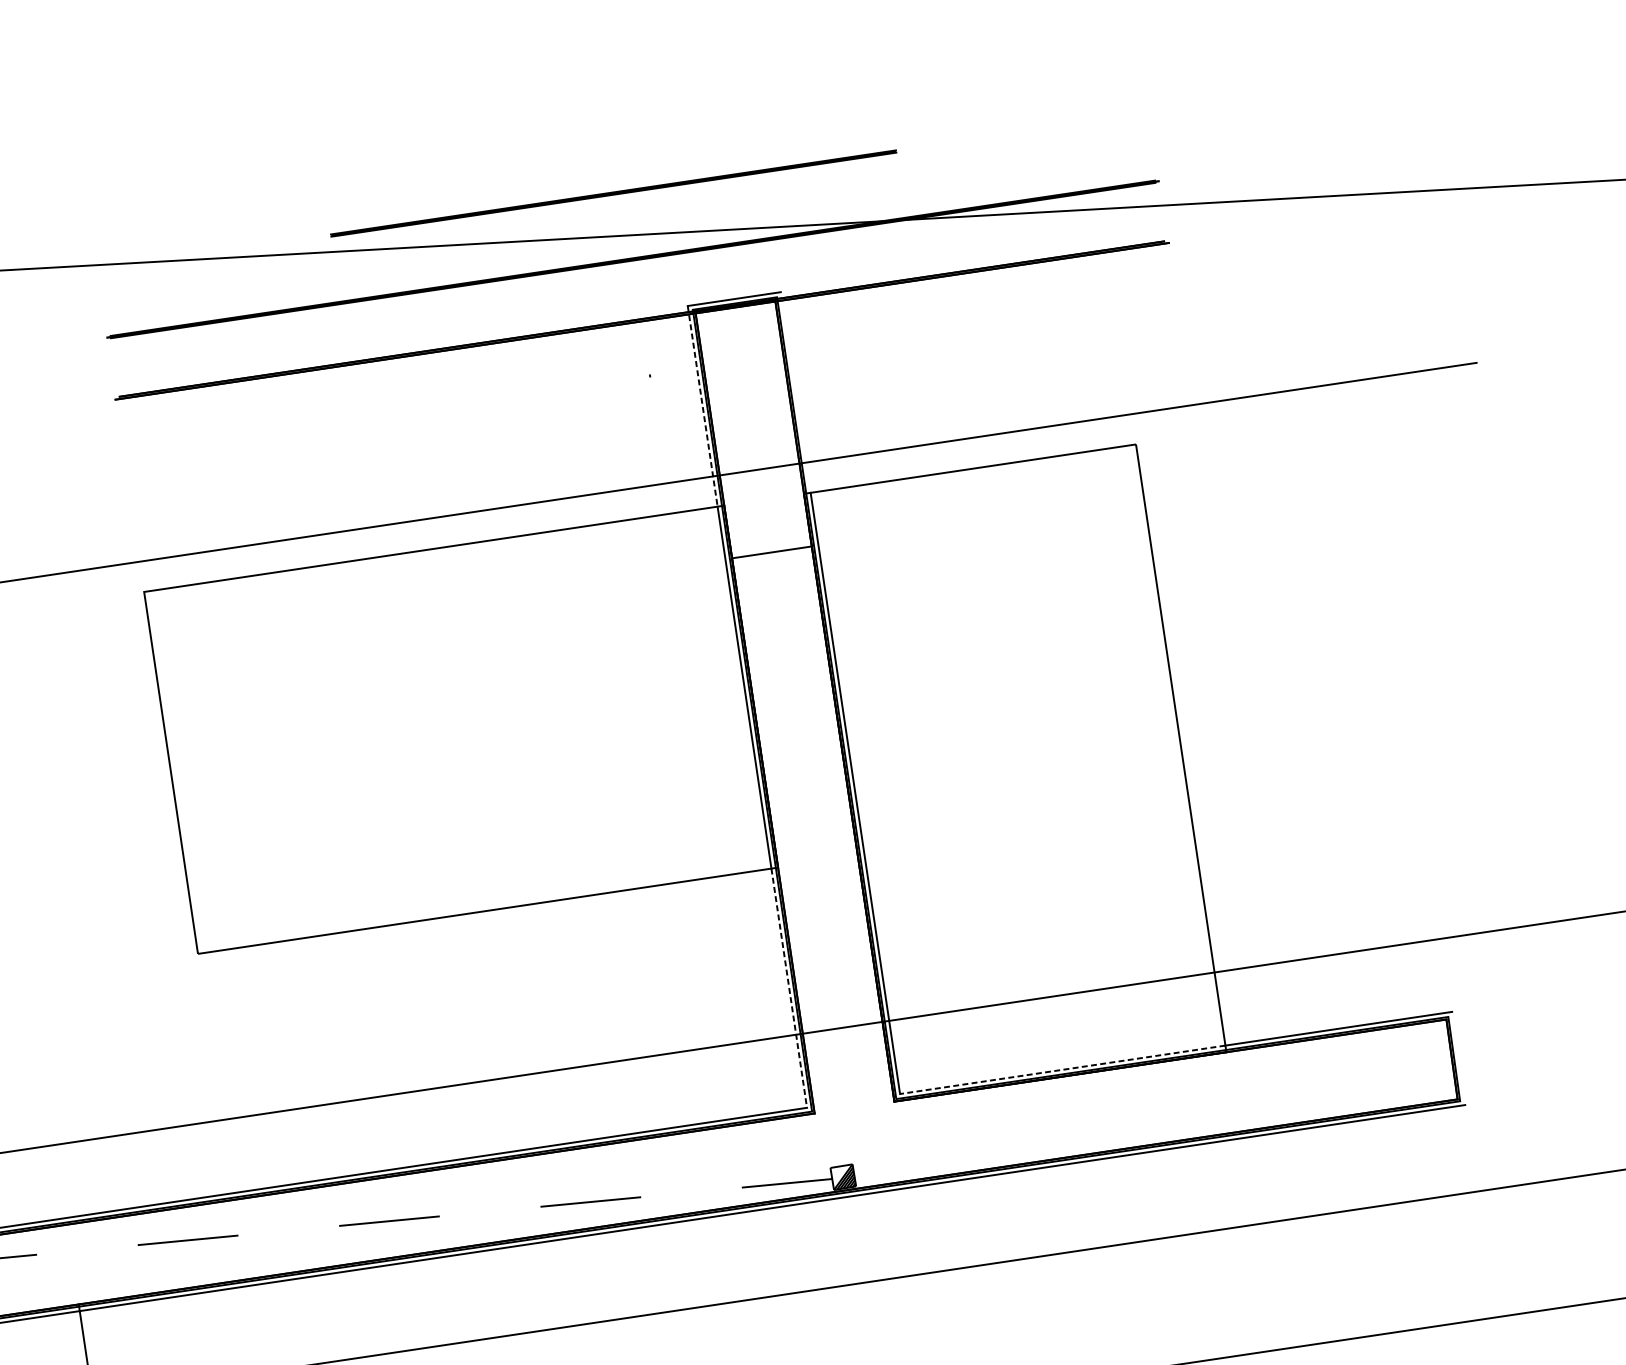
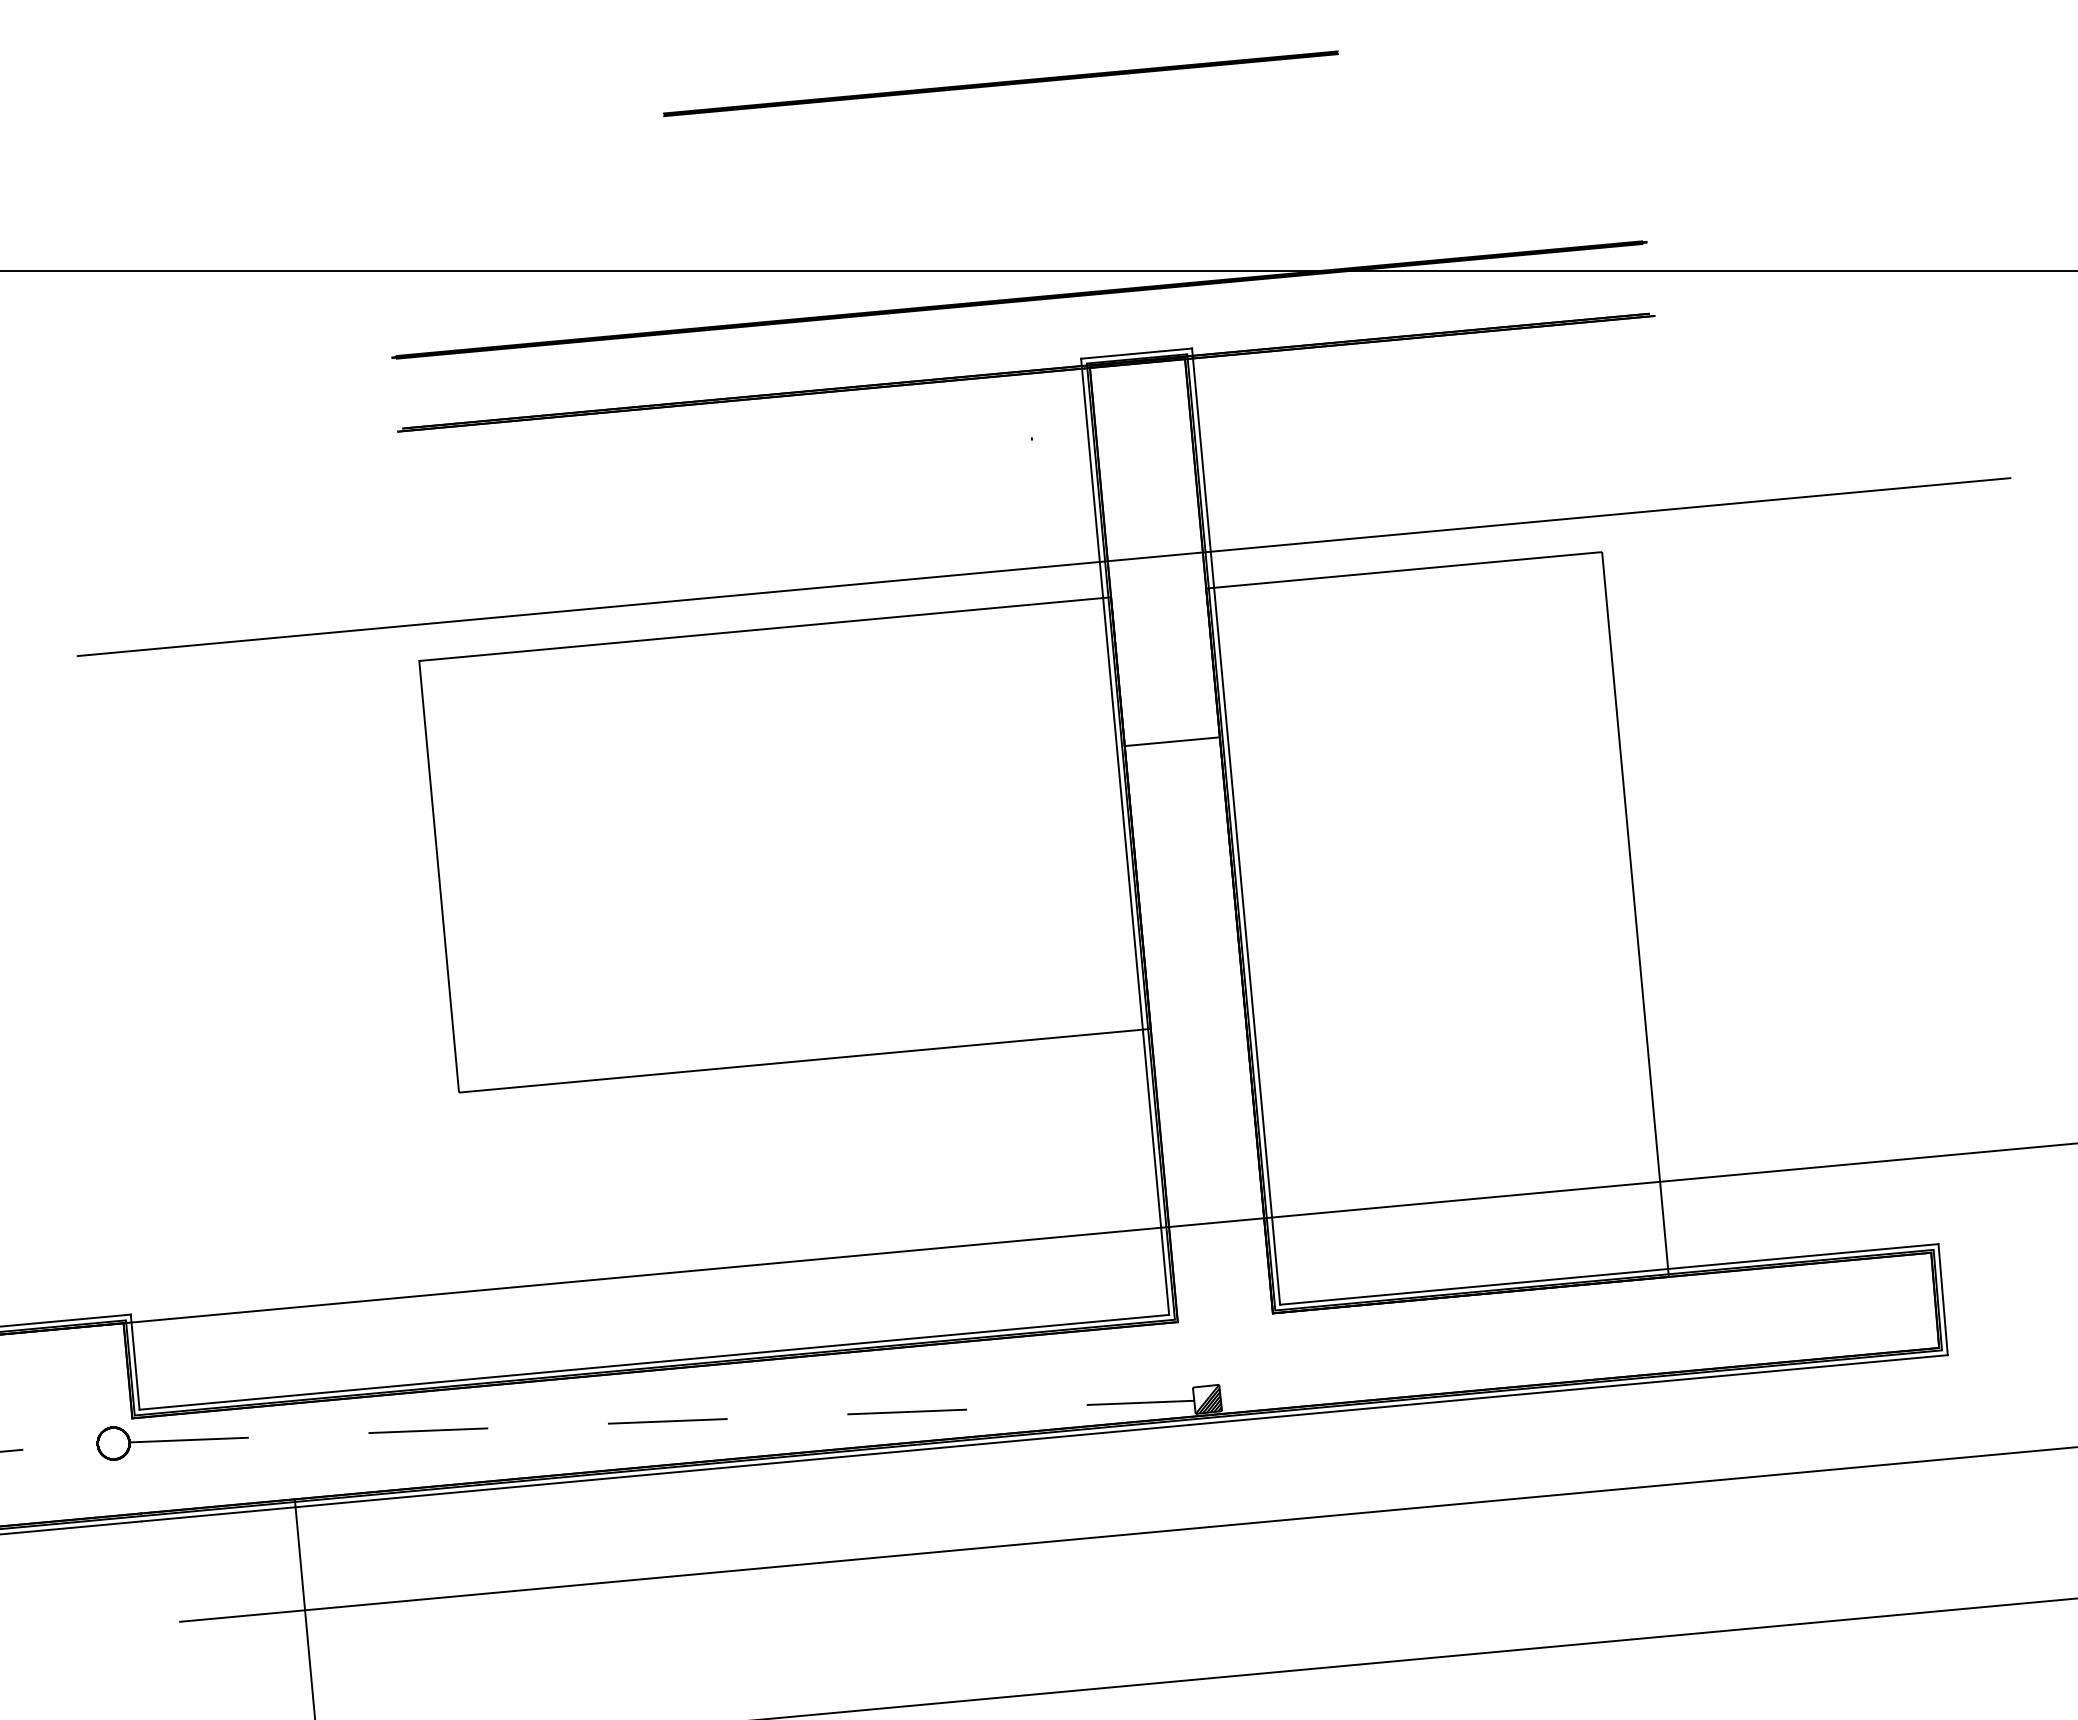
part: (613, 193) -> (1000, 83), moved
line: (796, 391) -> (1203, 467), added
line: (703, 406) -> (1092, 478), dashed -> solid
line: (771, 552) -> (1171, 741), moved
line: (789, 988) -> (1156, 1172), dashed -> solid
line: (1458, 1058) -> (1942, 1299), added
line: (1063, 1069) -> (1474, 1286), dashed -> solid

